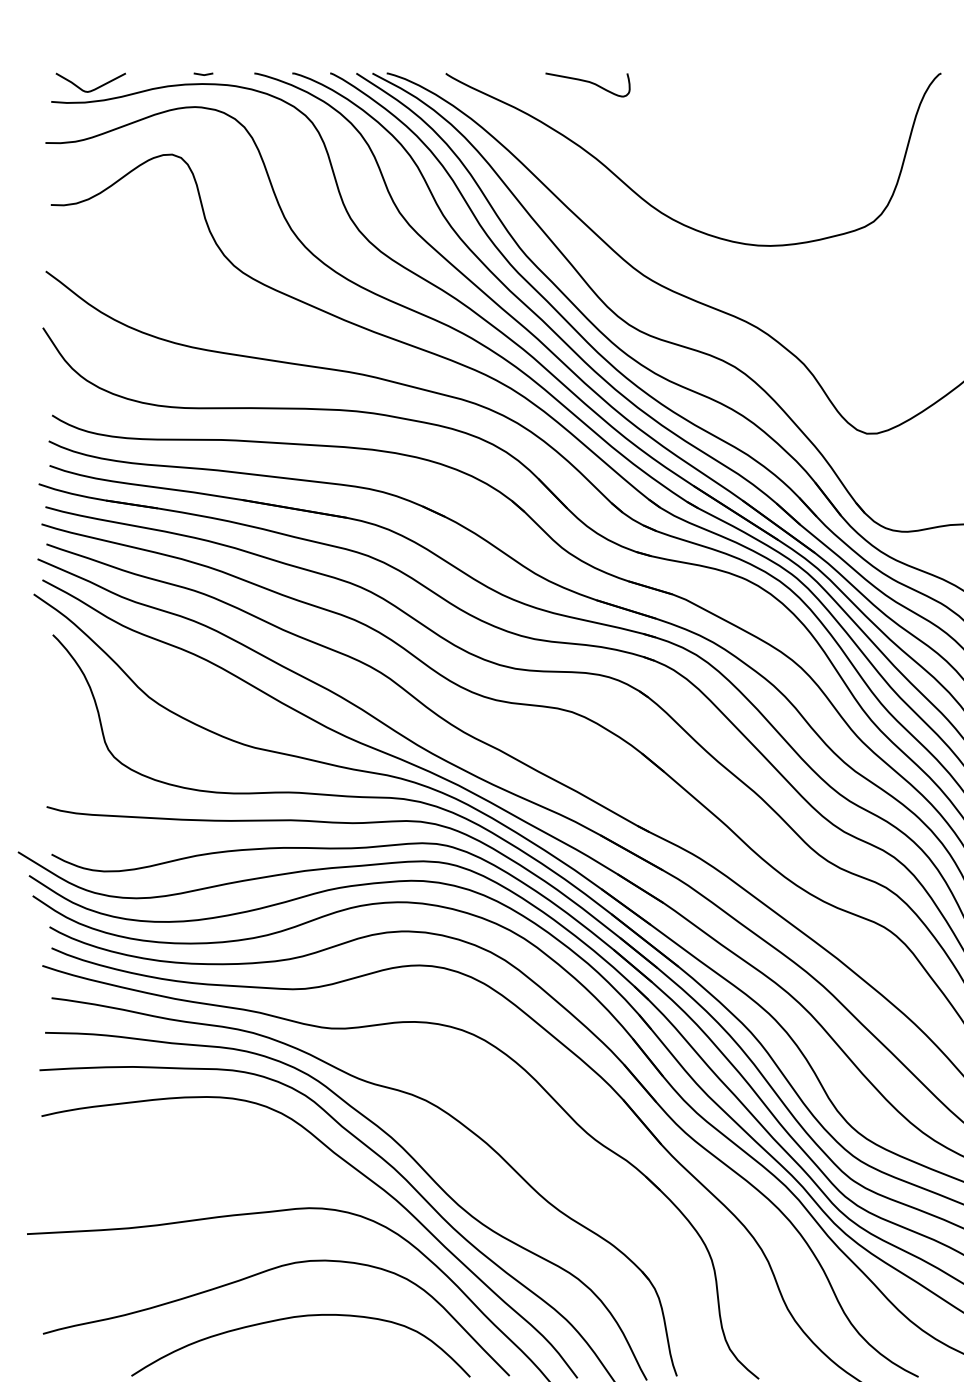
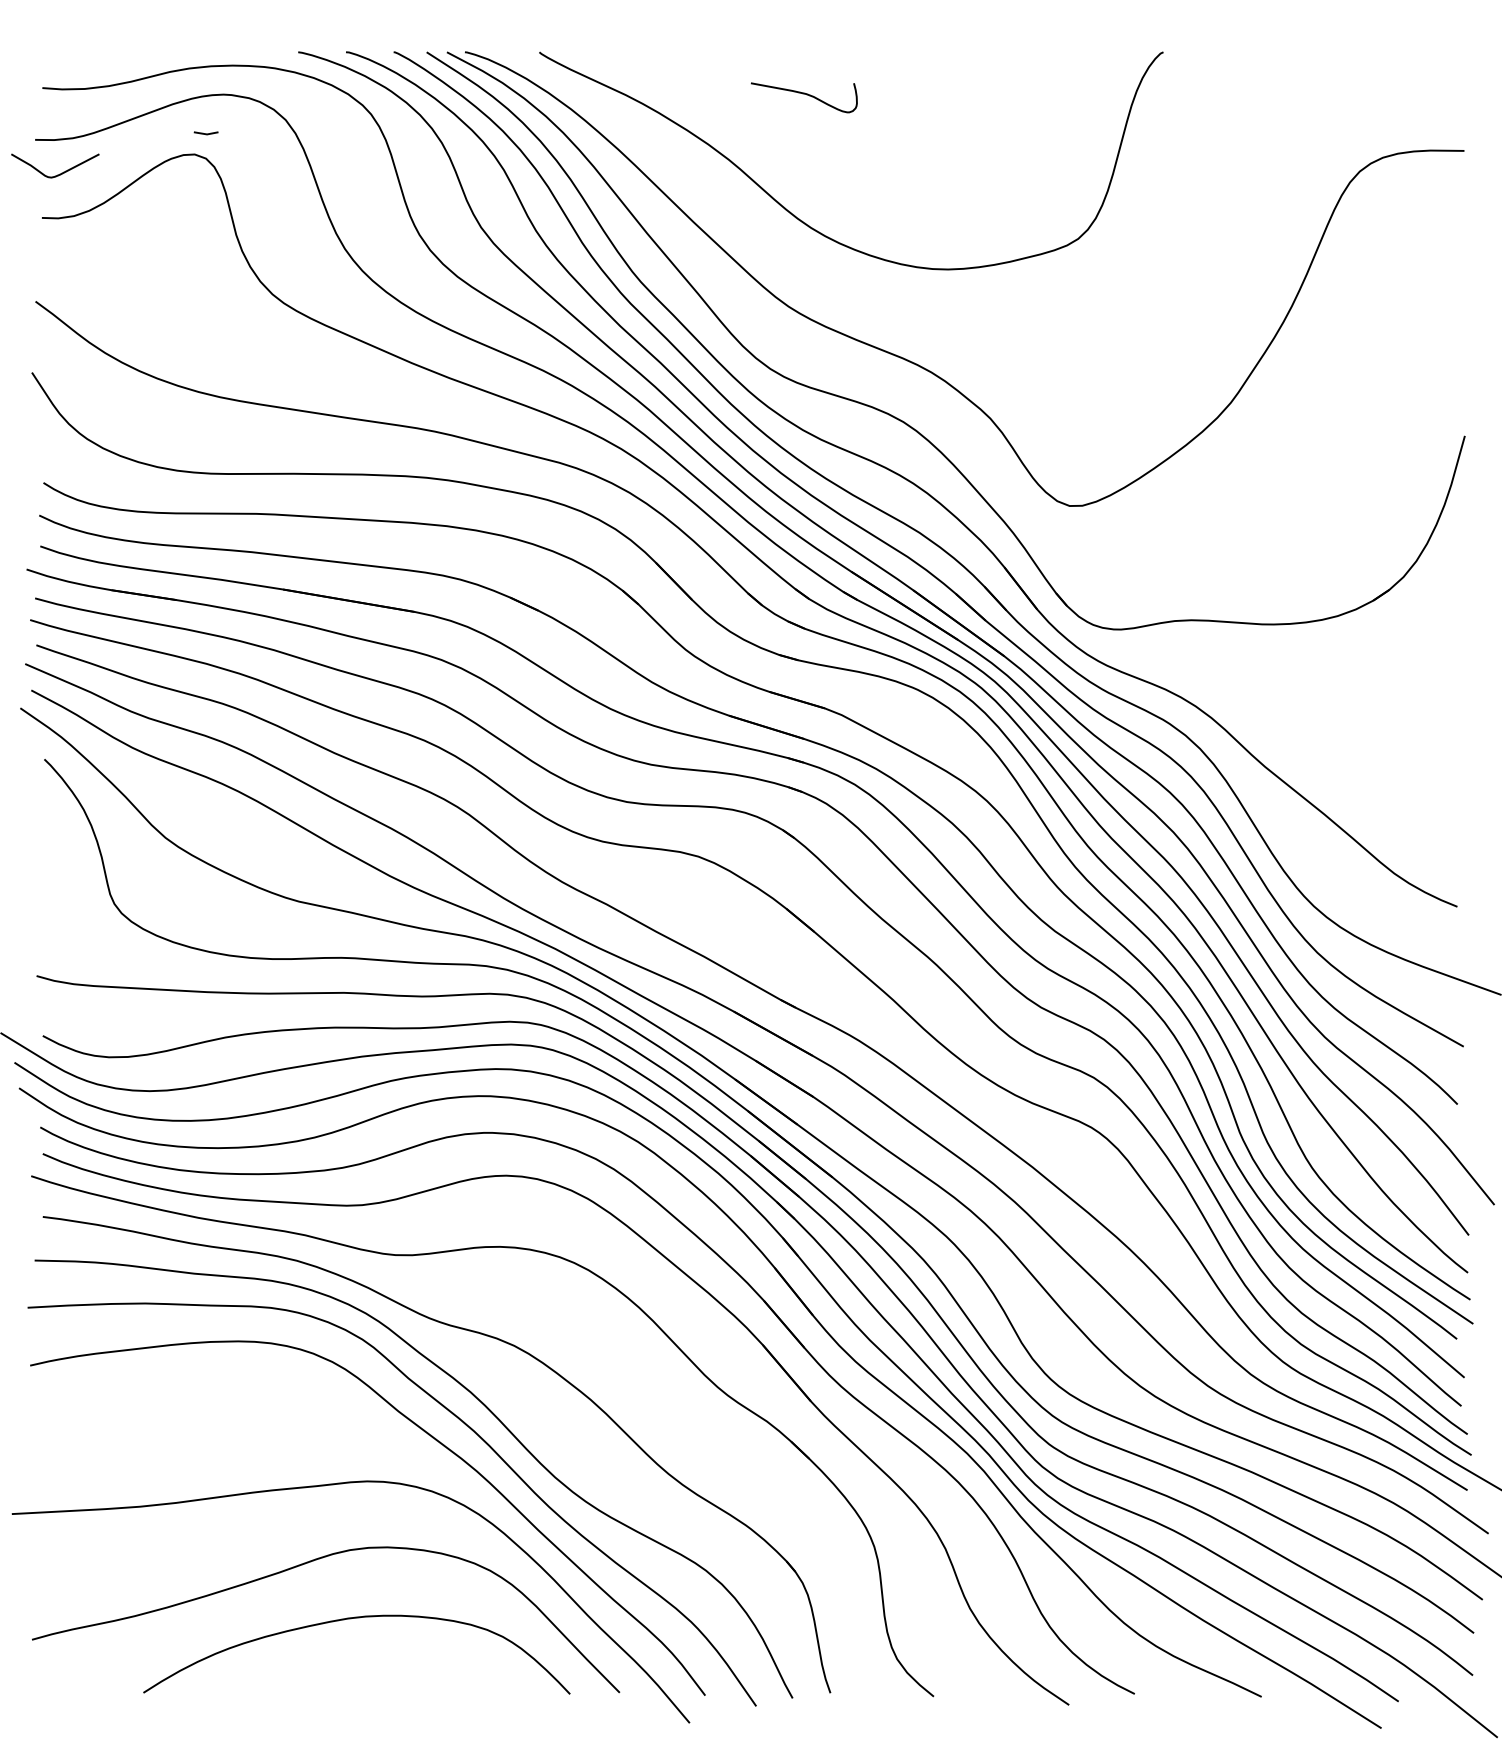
line: (202, 74) -> (205, 133), moved
curve: (589, 83) -> (806, 95), moved
curve: (94, 88) -> (59, 173), moved

